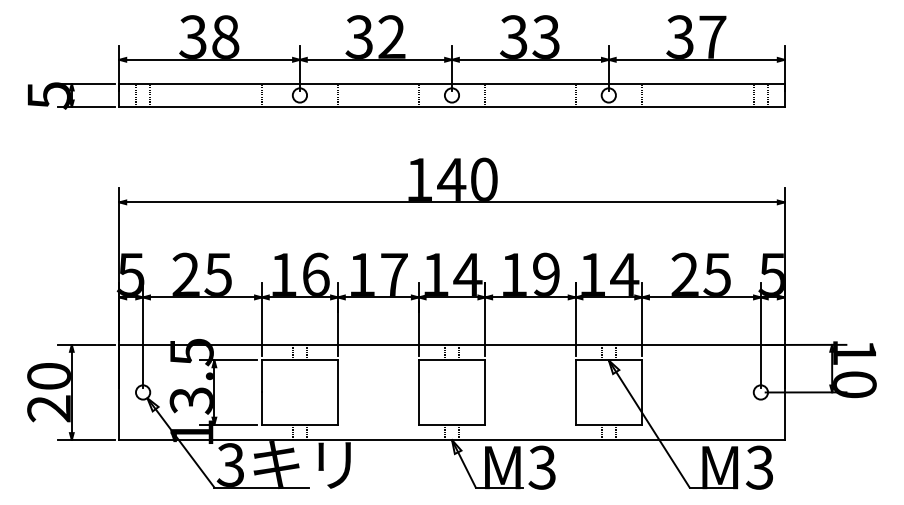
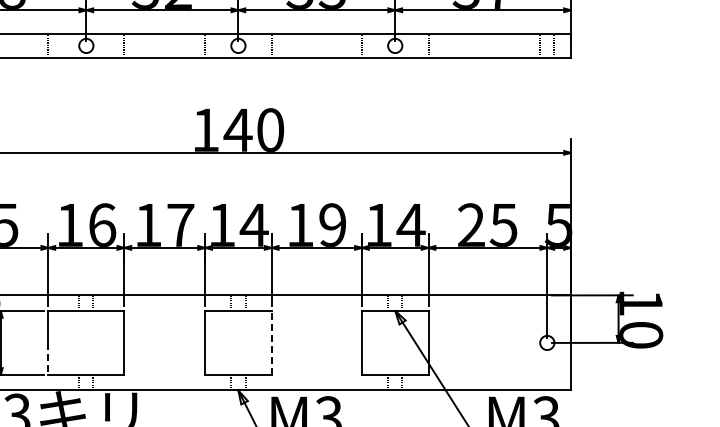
line: (485, 391) -> (271, 341), solid -> dashed
line: (261, 409) -> (47, 359), solid -> dashed

